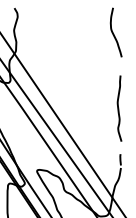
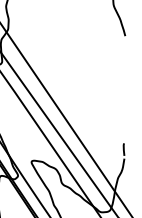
curve: (119, 108) -> (122, 92), removed

